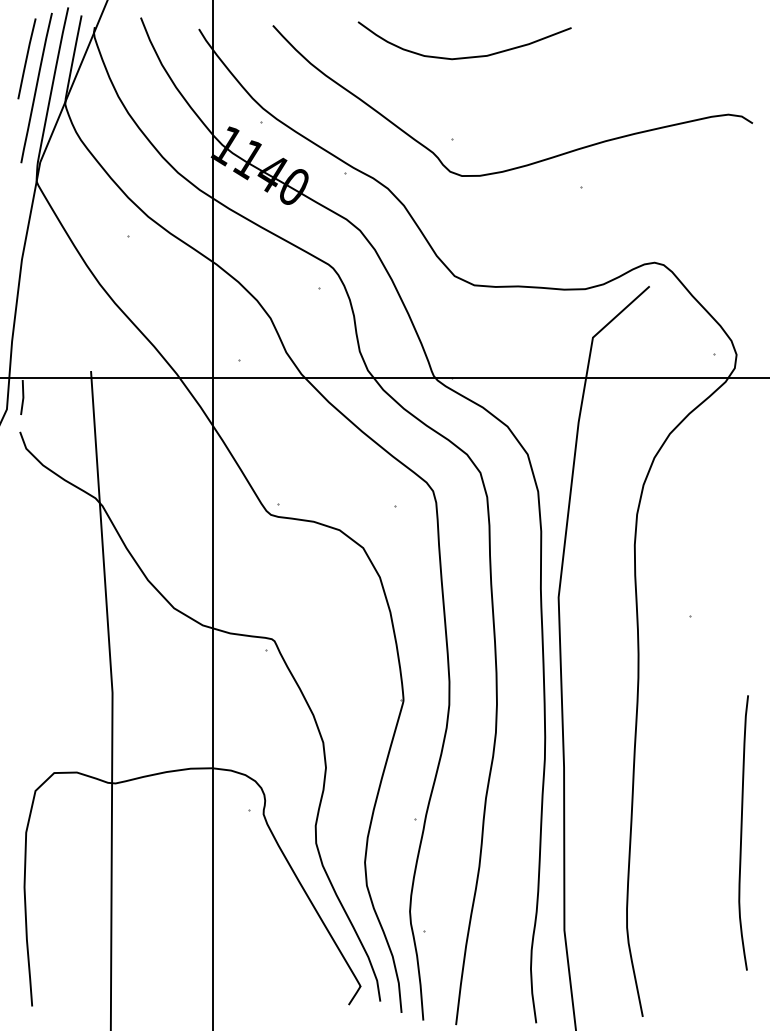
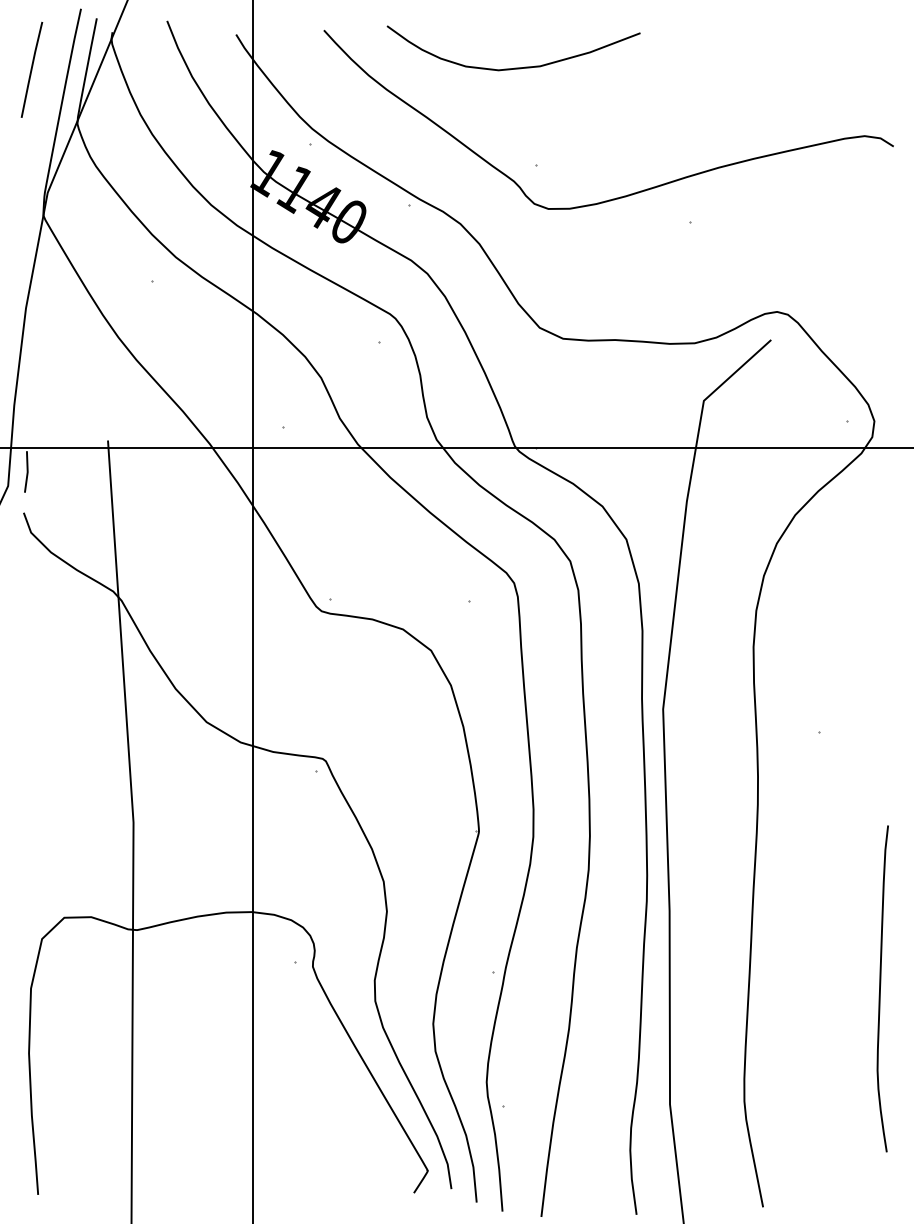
curve: (467, 56) -> (516, 67), moved
line: (36, 87) -> (43, 103), removed

